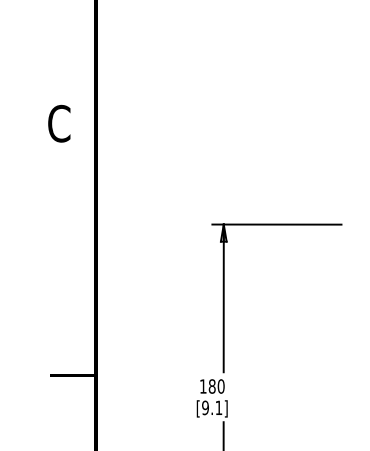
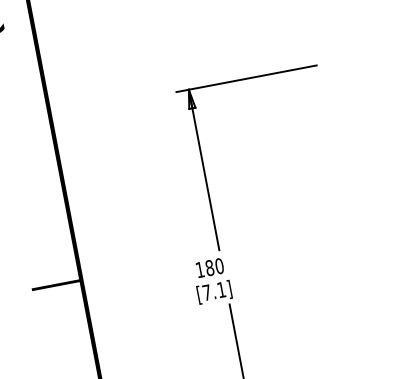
text: (205, 407) -> (206, 292), [9.1] -> [7.1]

